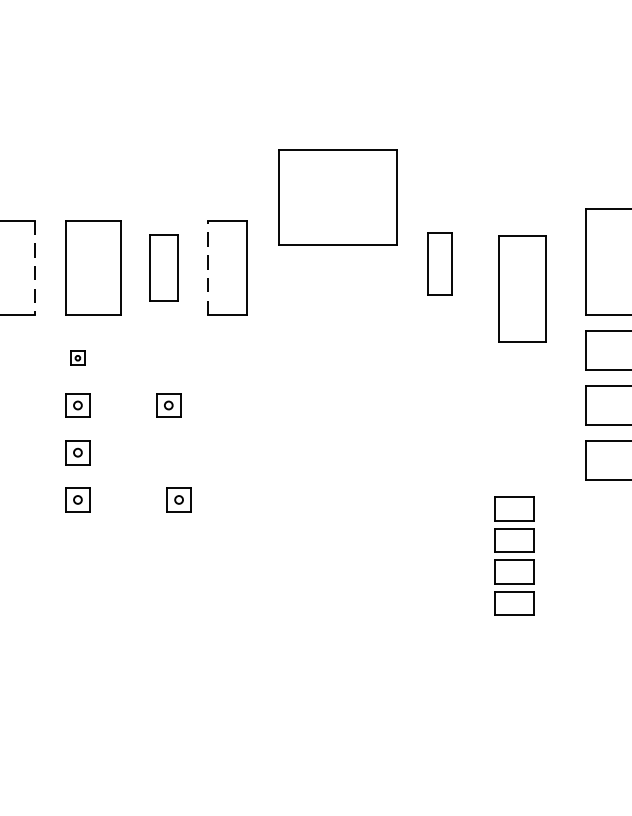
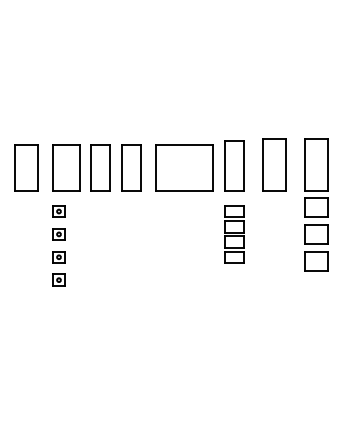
part: (336, 197) -> (184, 167), moved
part: (440, 263) -> (234, 165), size x1.67
line: (35, 267) -> (38, 167), dashed -> solid
part: (163, 267) -> (100, 167), size x1.43
line: (206, 267) -> (121, 167), dashed -> solid
part: (522, 288) -> (274, 164), moved
part: (76, 358) -> (58, 211), size x1.67
part: (167, 405) -> (102, 234), removed
part: (178, 498) -> (107, 279), removed
part: (514, 556) -> (234, 234), moved

